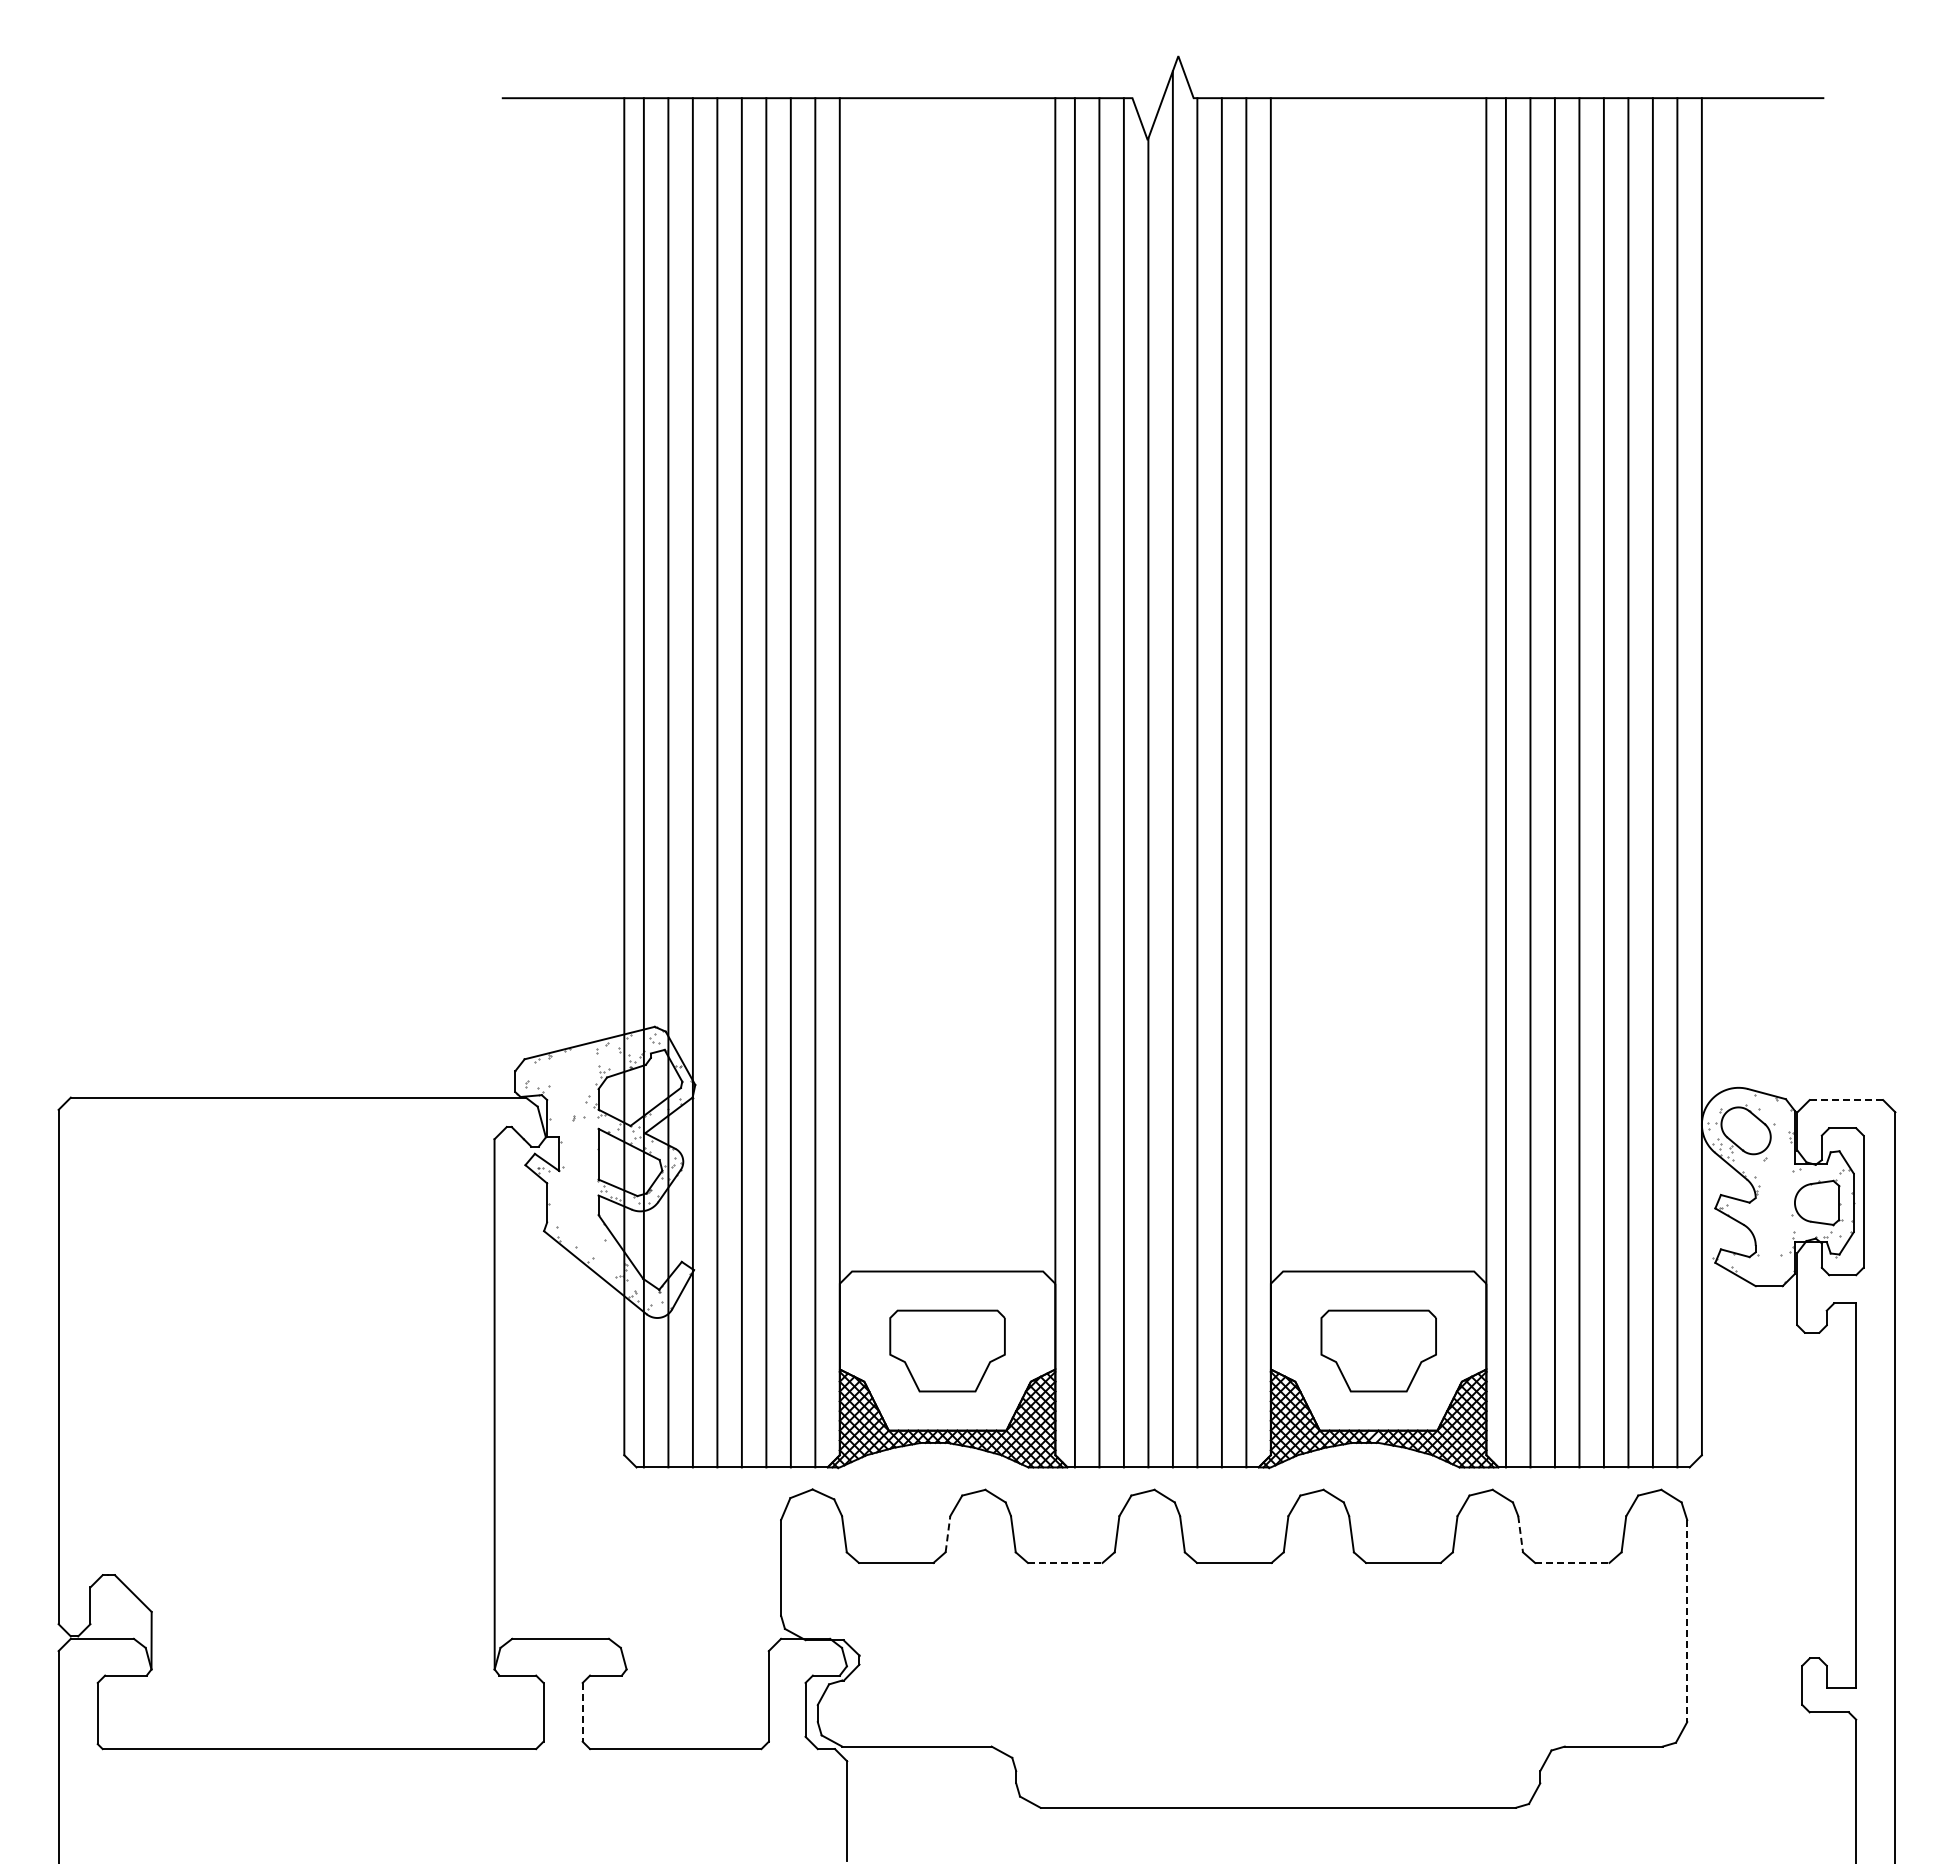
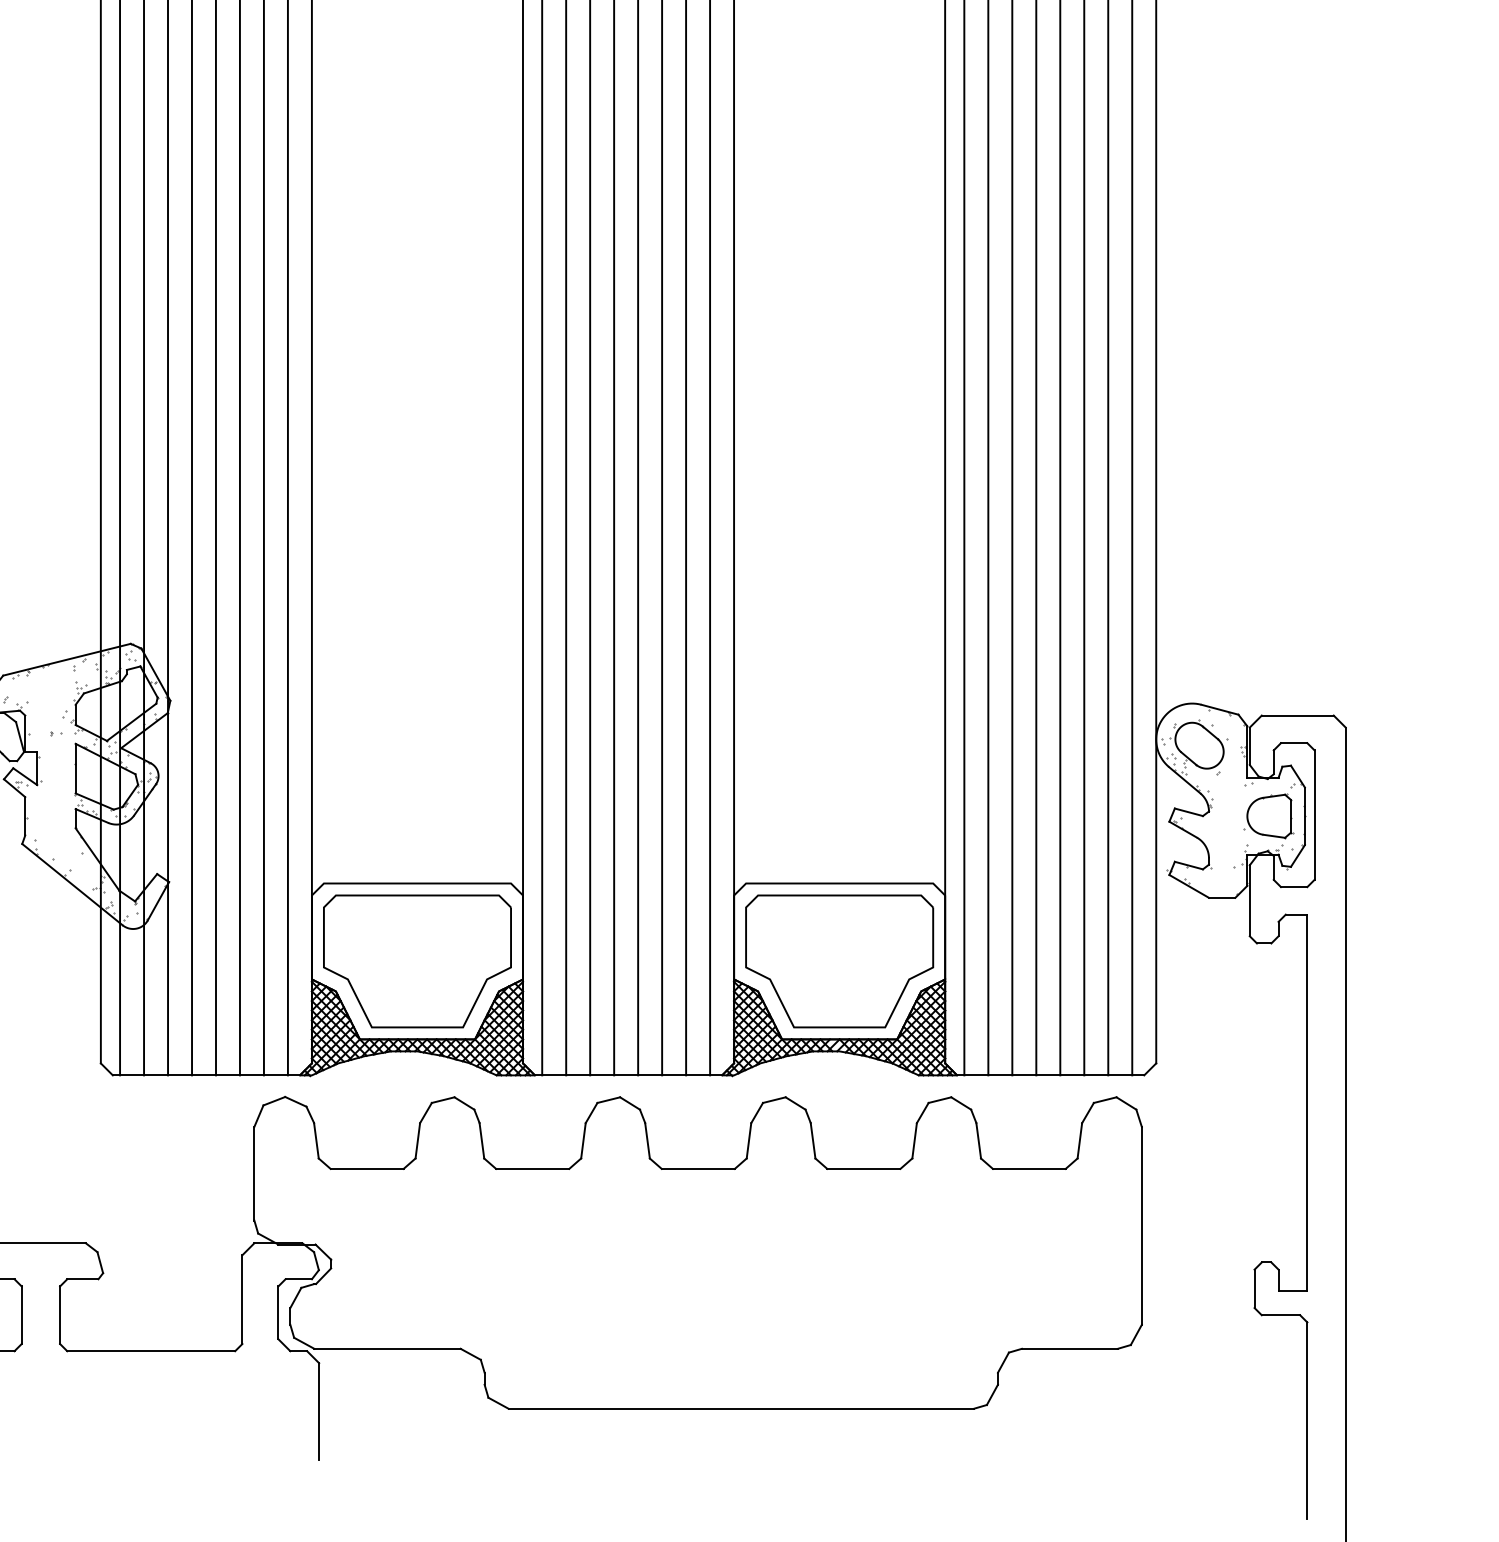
line: (1846, 1100) -> (1297, 715), dashed -> solid
part: (947, 1350) -> (417, 960), size x1.67
part: (1378, 1350) -> (839, 960), size x1.67
line: (948, 1533) -> (418, 1140), dashed -> solid
line: (1520, 1534) -> (978, 1141), dashed -> solid
line: (1065, 1562) -> (532, 1168), dashed -> solid
line: (1572, 1562) -> (1029, 1168), dashed -> solid
line: (1687, 1621) -> (1142, 1226), dashed -> solid
line: (582, 1712) -> (59, 1315), dashed -> solid

